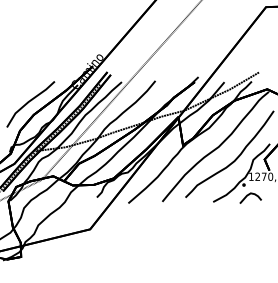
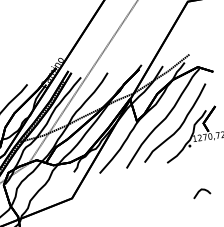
curve: (249, 195) -> (200, 191), moved

